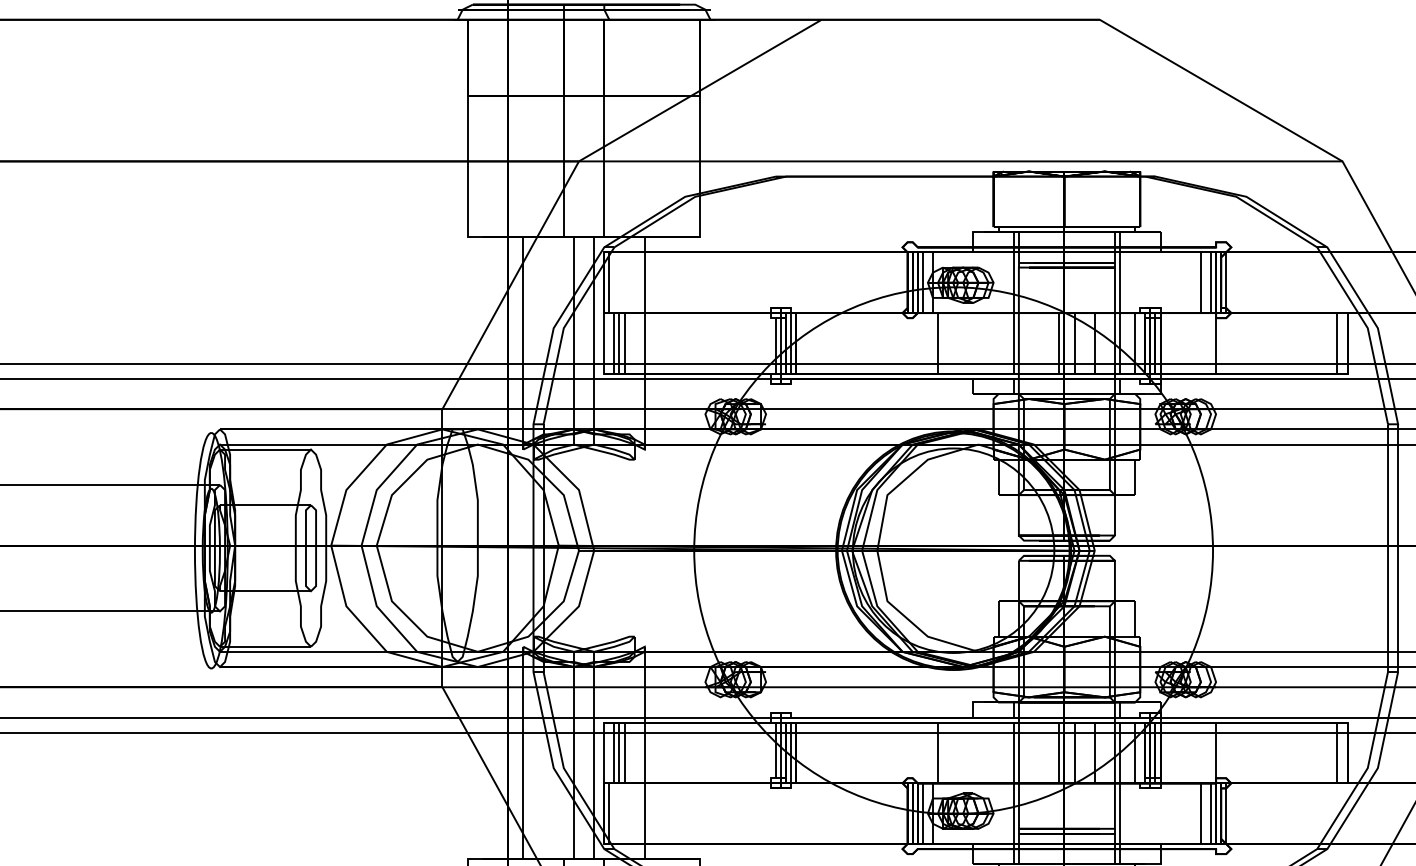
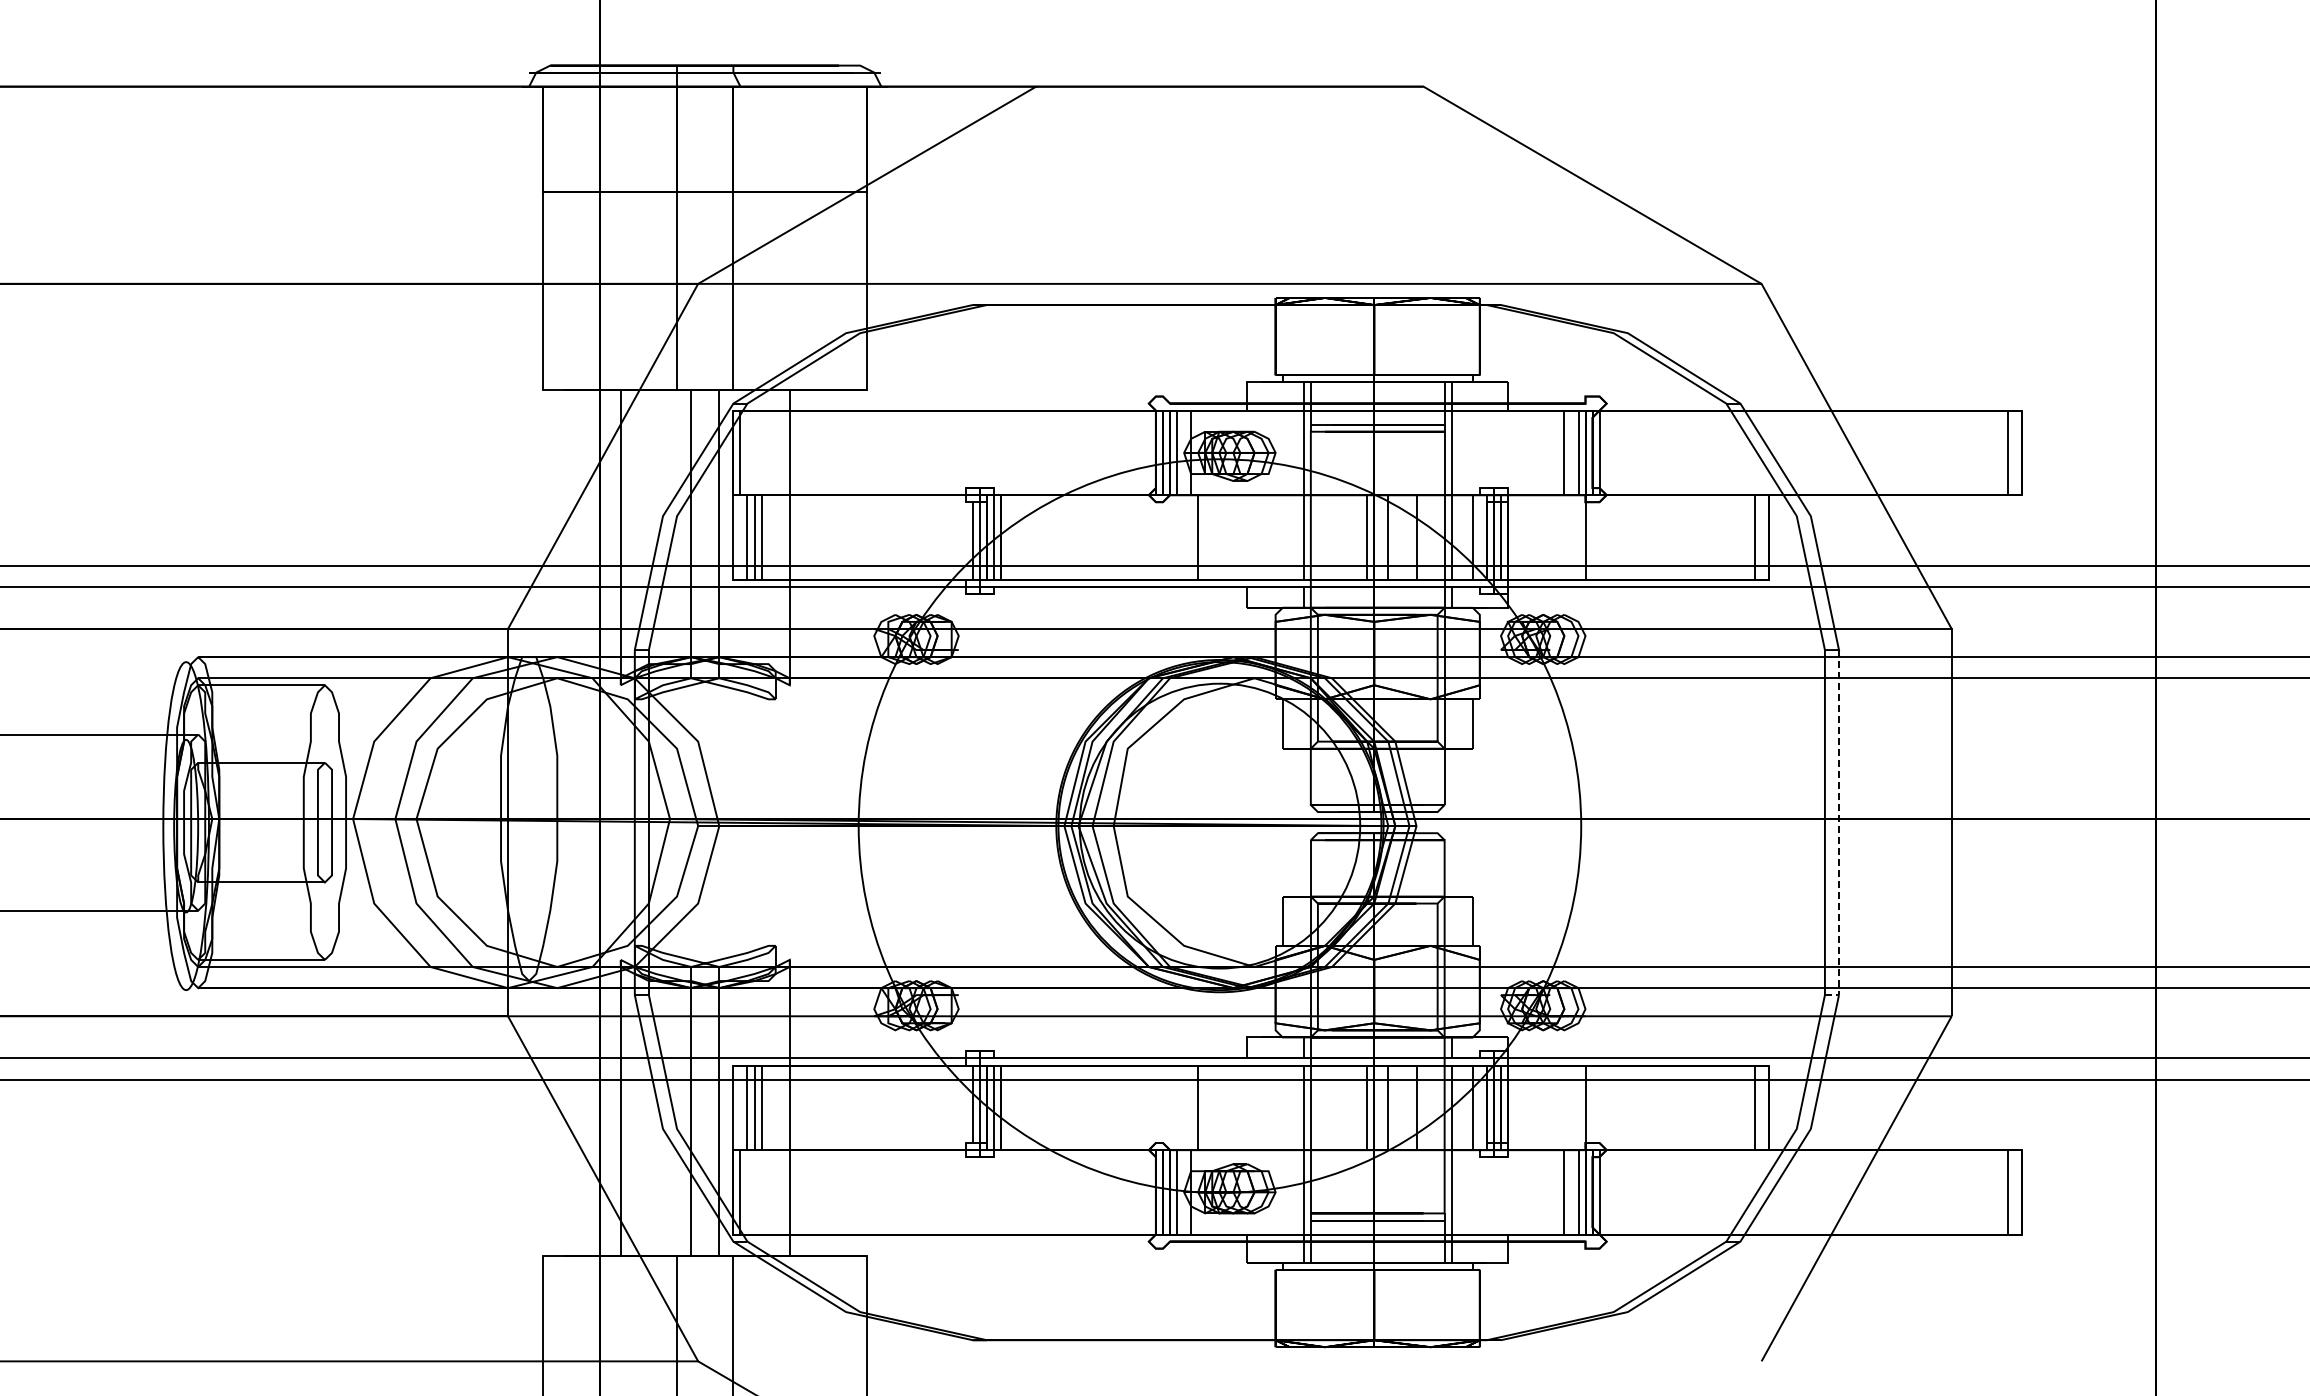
line: (1398, 553) -> (1839, 830), solid -> dashed

